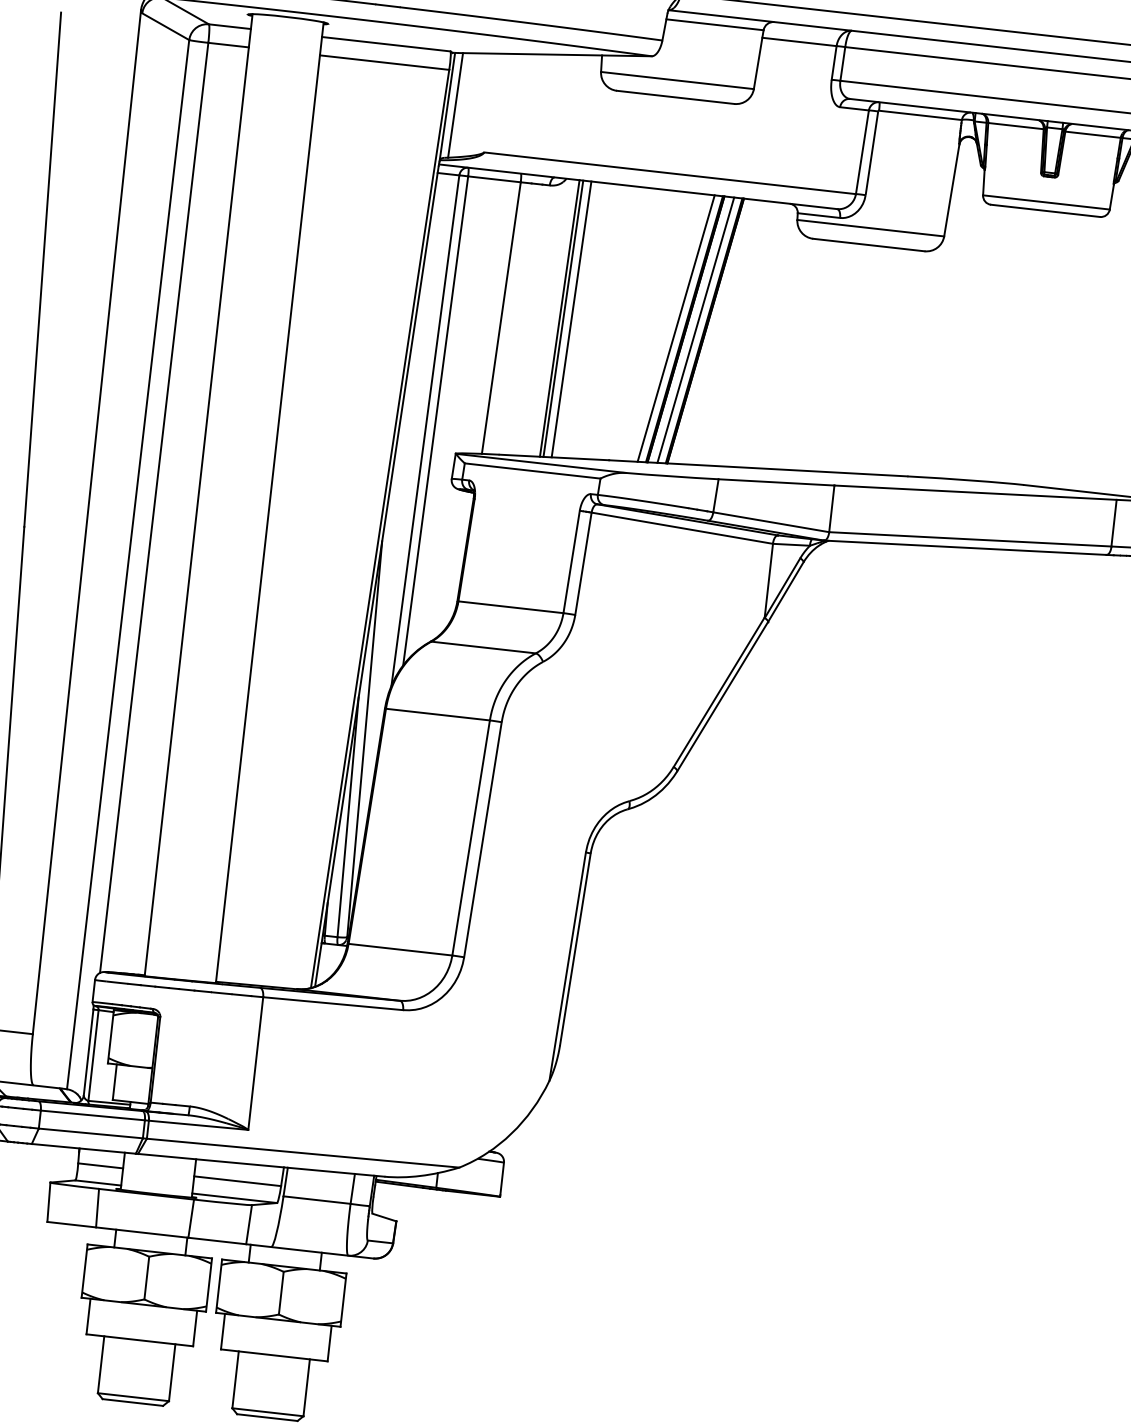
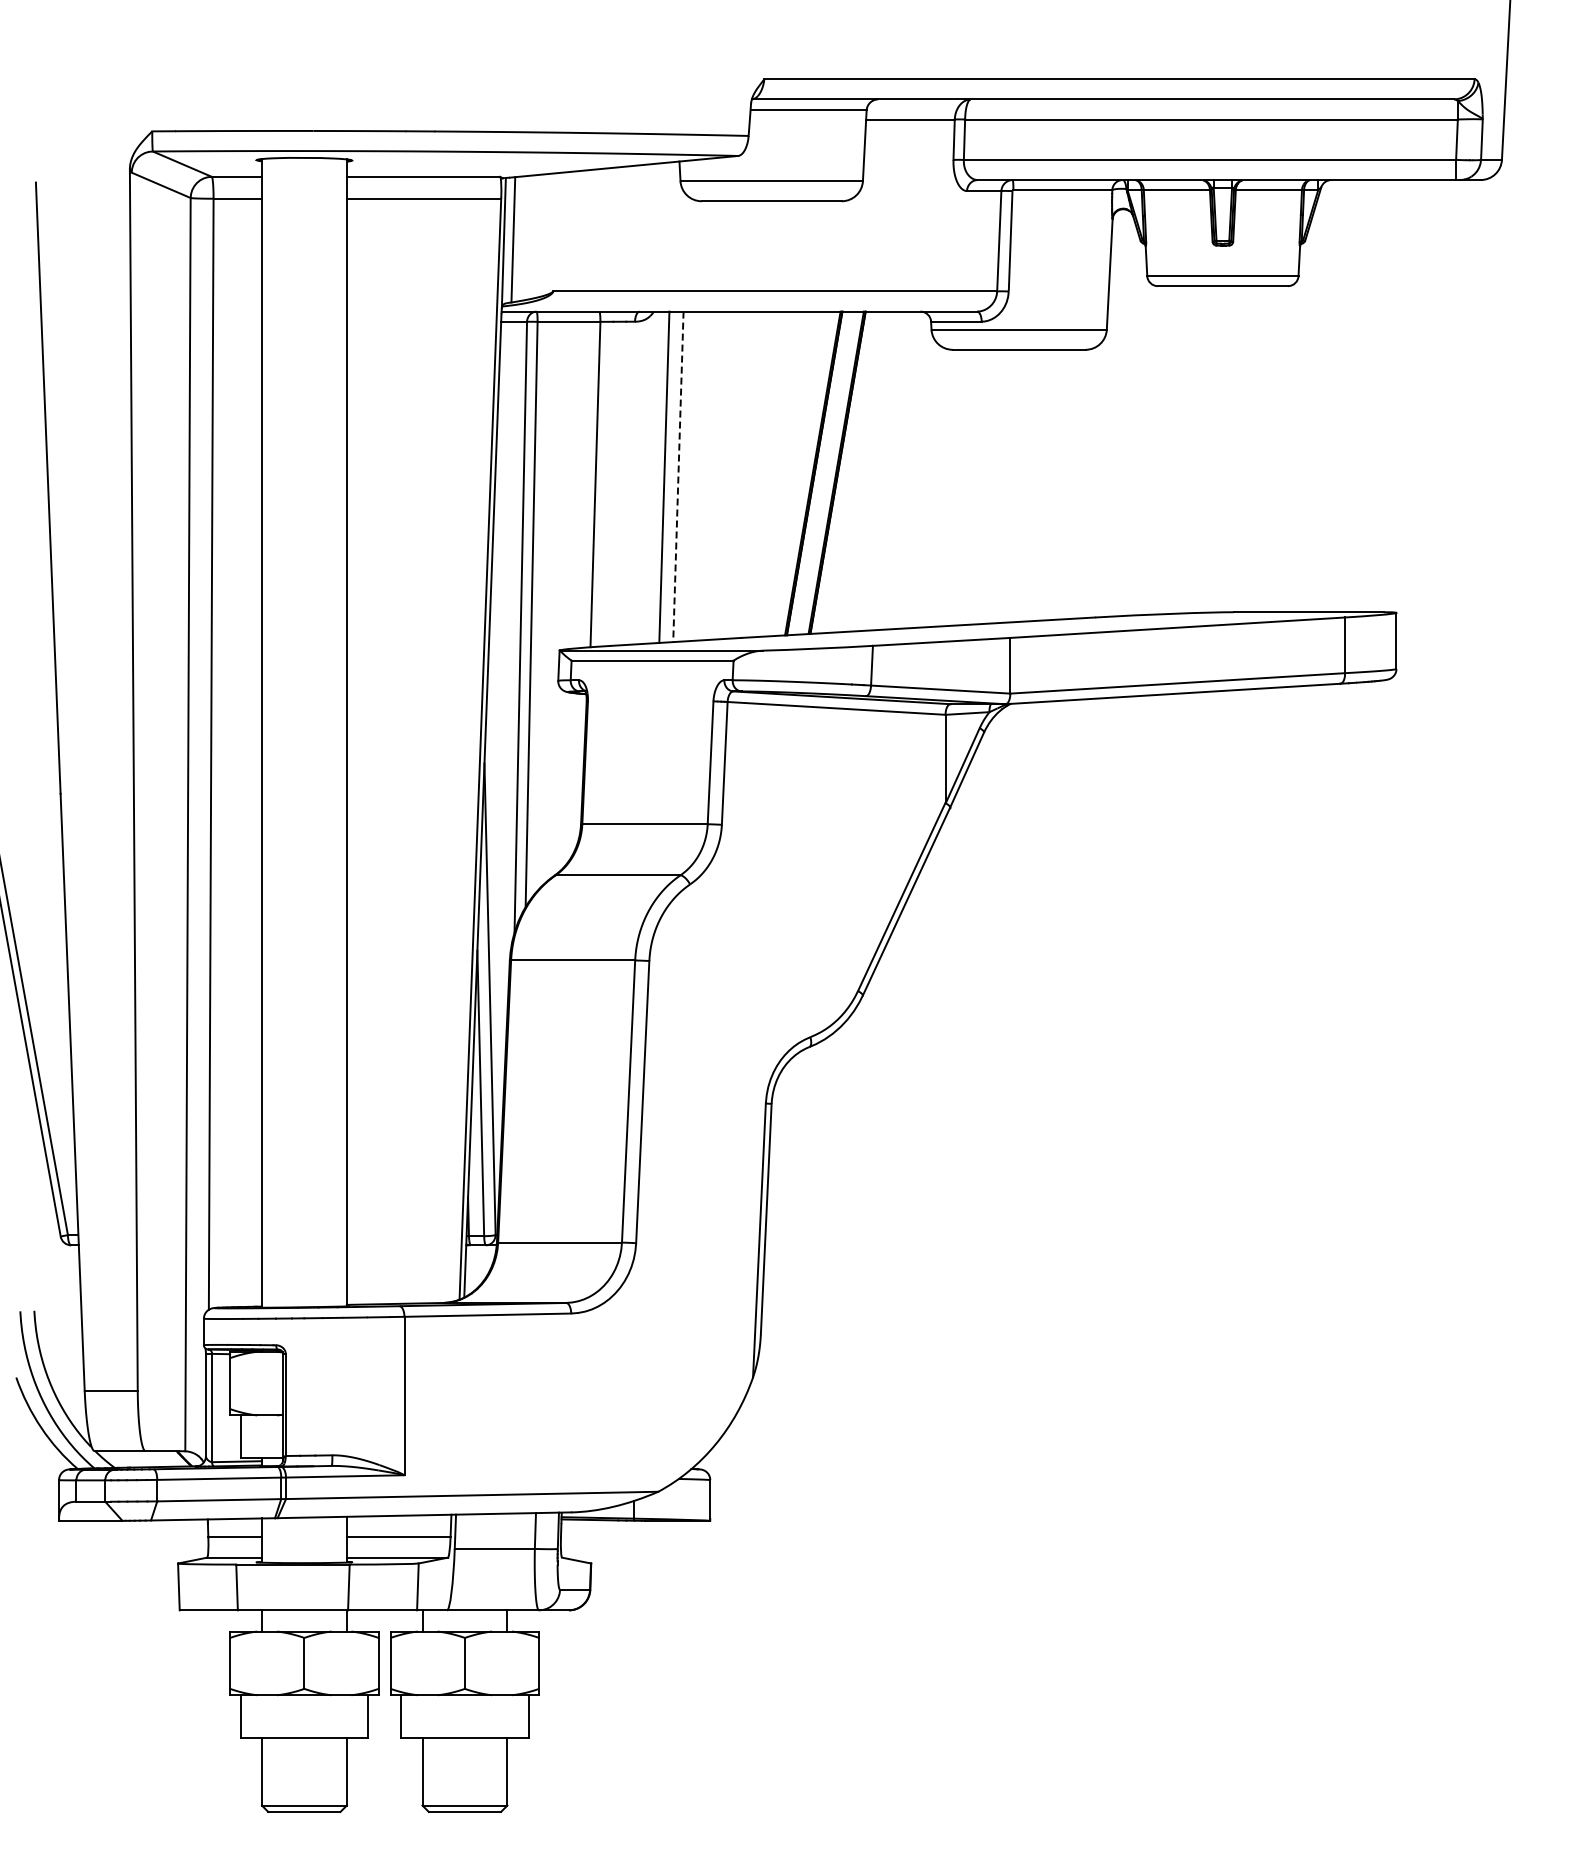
line: (563, 318) -> (668, 476), removed
line: (571, 319) -> (678, 477), solid -> dashed
line: (675, 328) -> (802, 473), removed
line: (695, 329) -> (826, 472), removed

